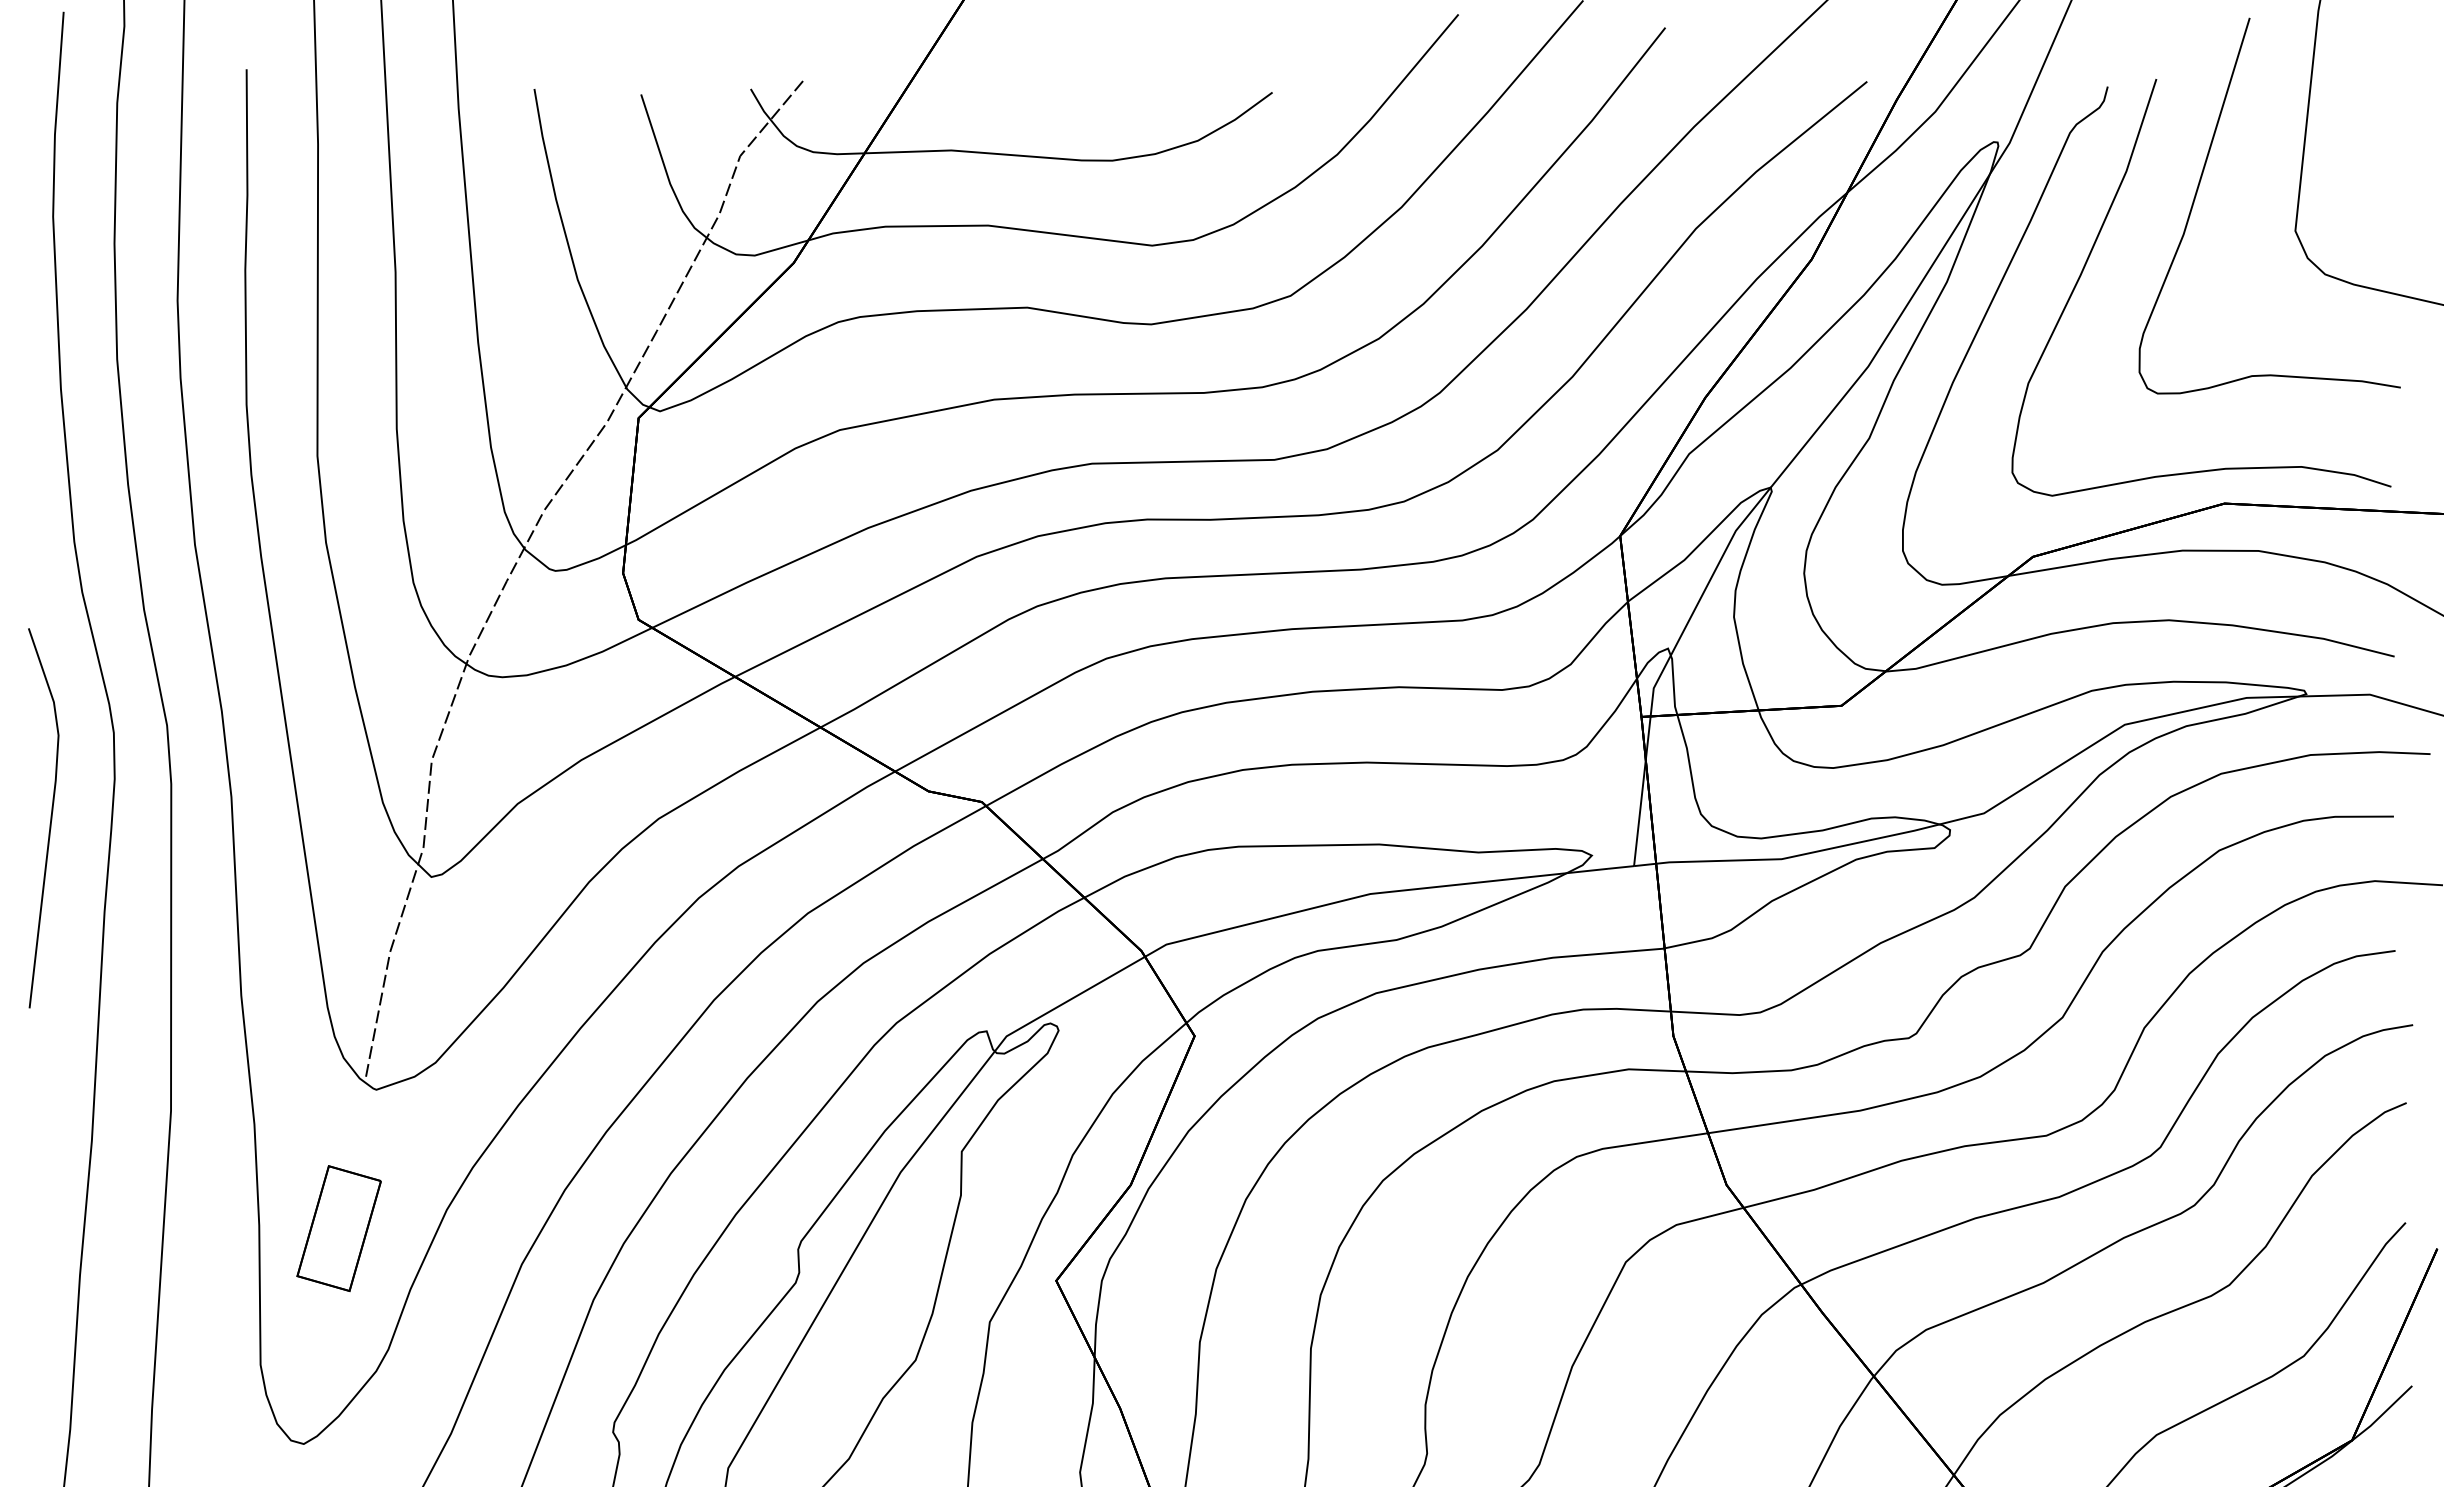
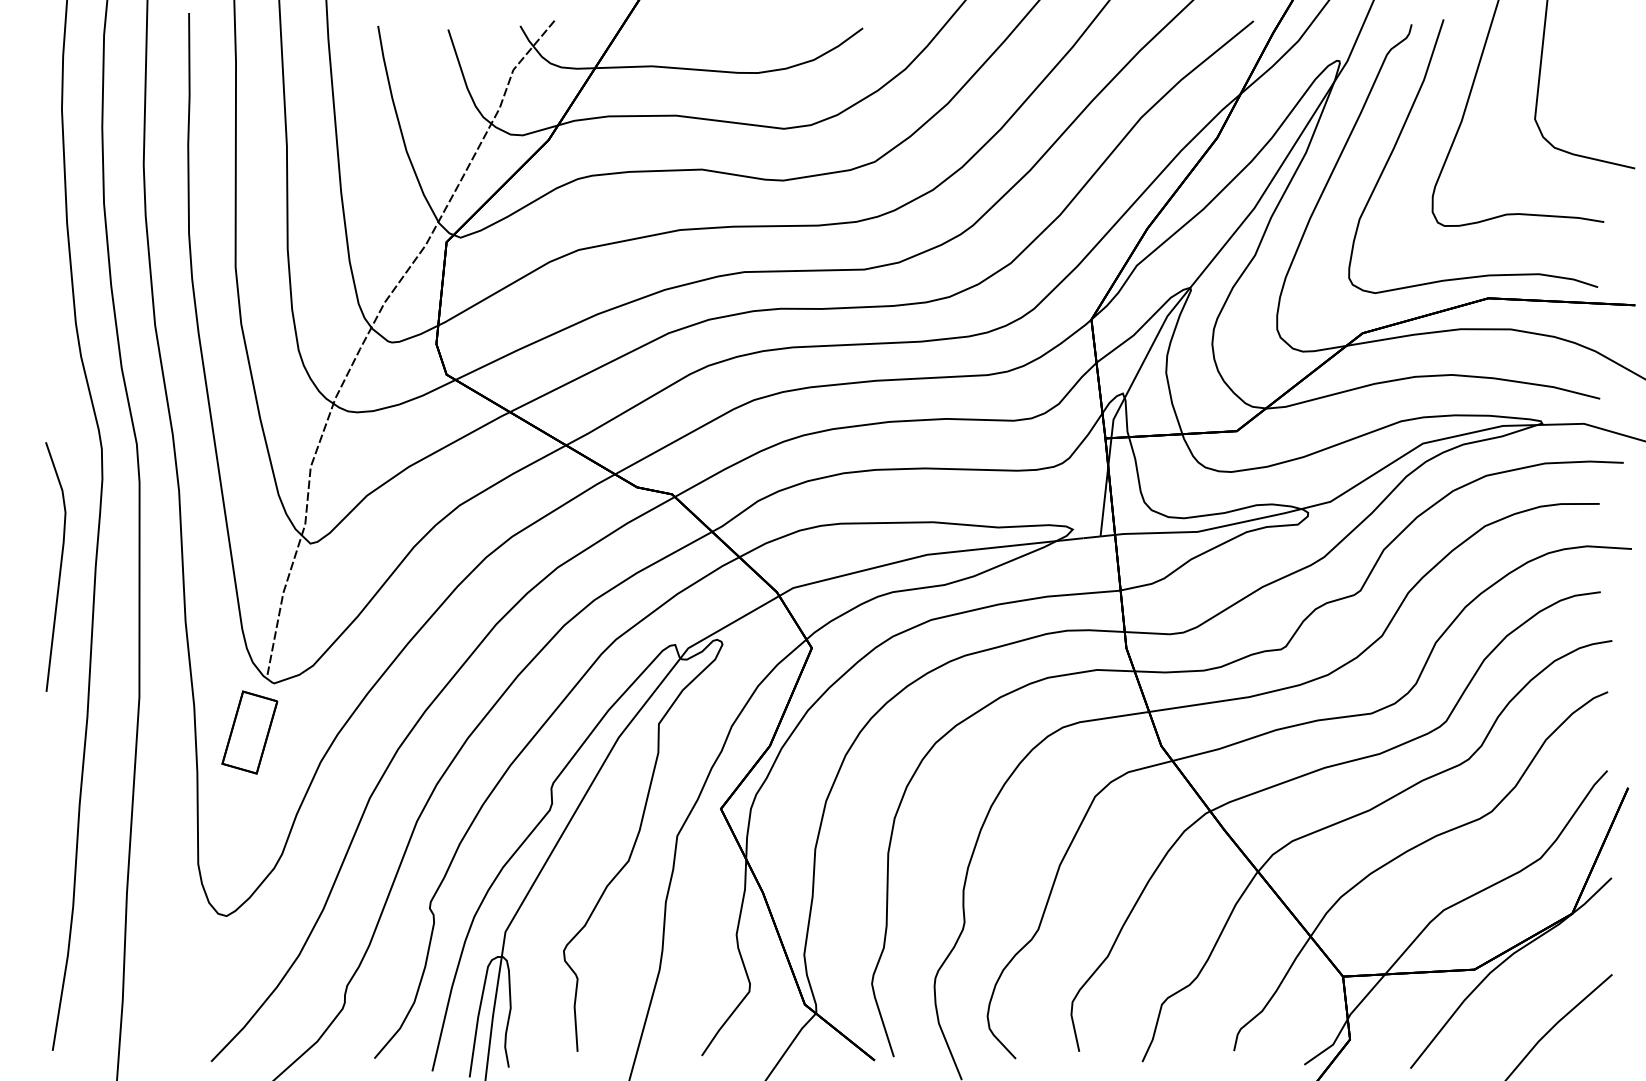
line: (49, 818) -> (59, 567), moved
part: (338, 1228) -> (249, 732), moved

